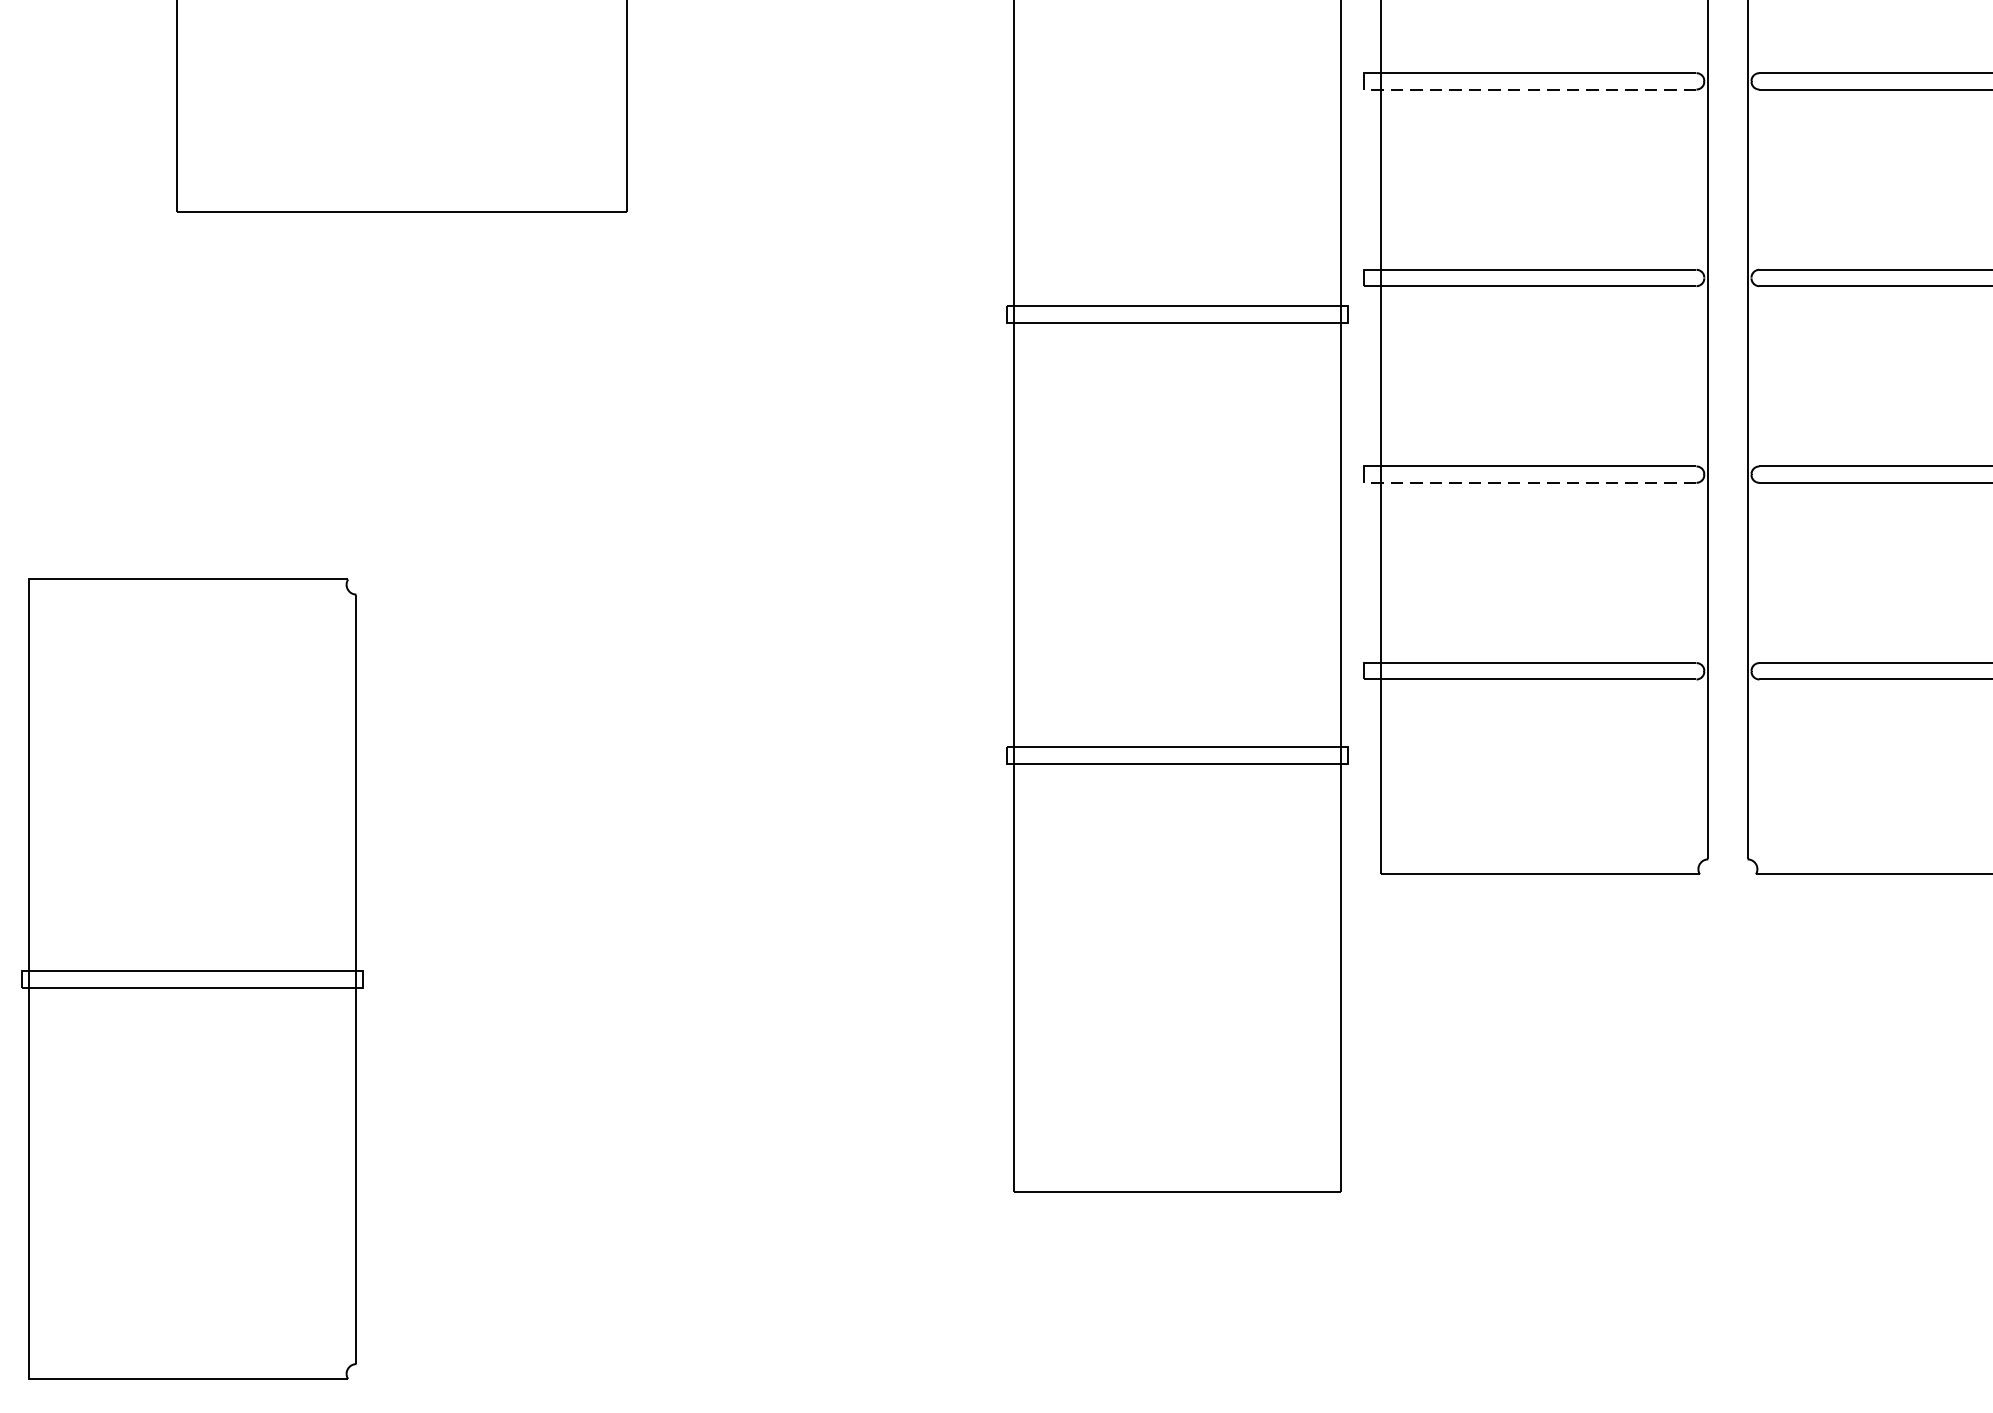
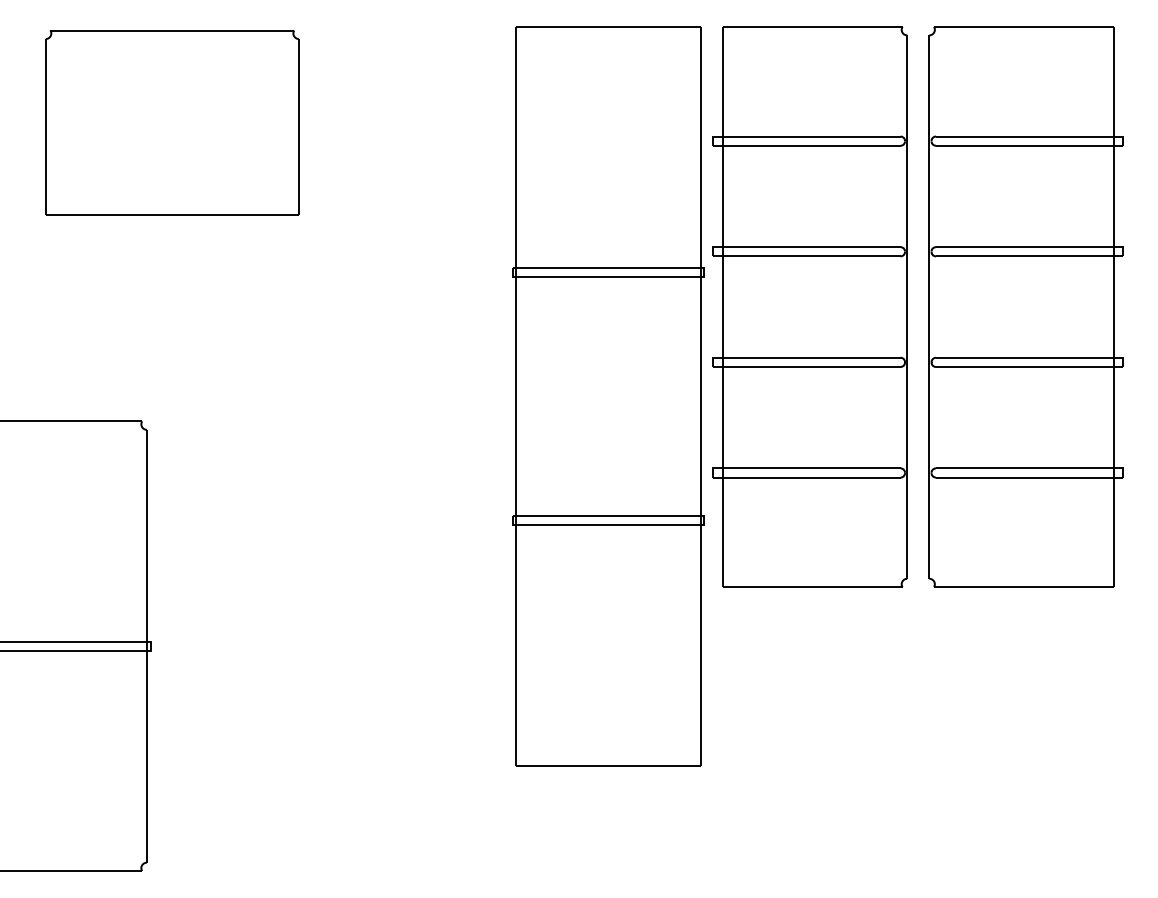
line: (1529, 89) -> (806, 145), dashed -> solid
line: (1529, 481) -> (806, 366), dashed -> solid

